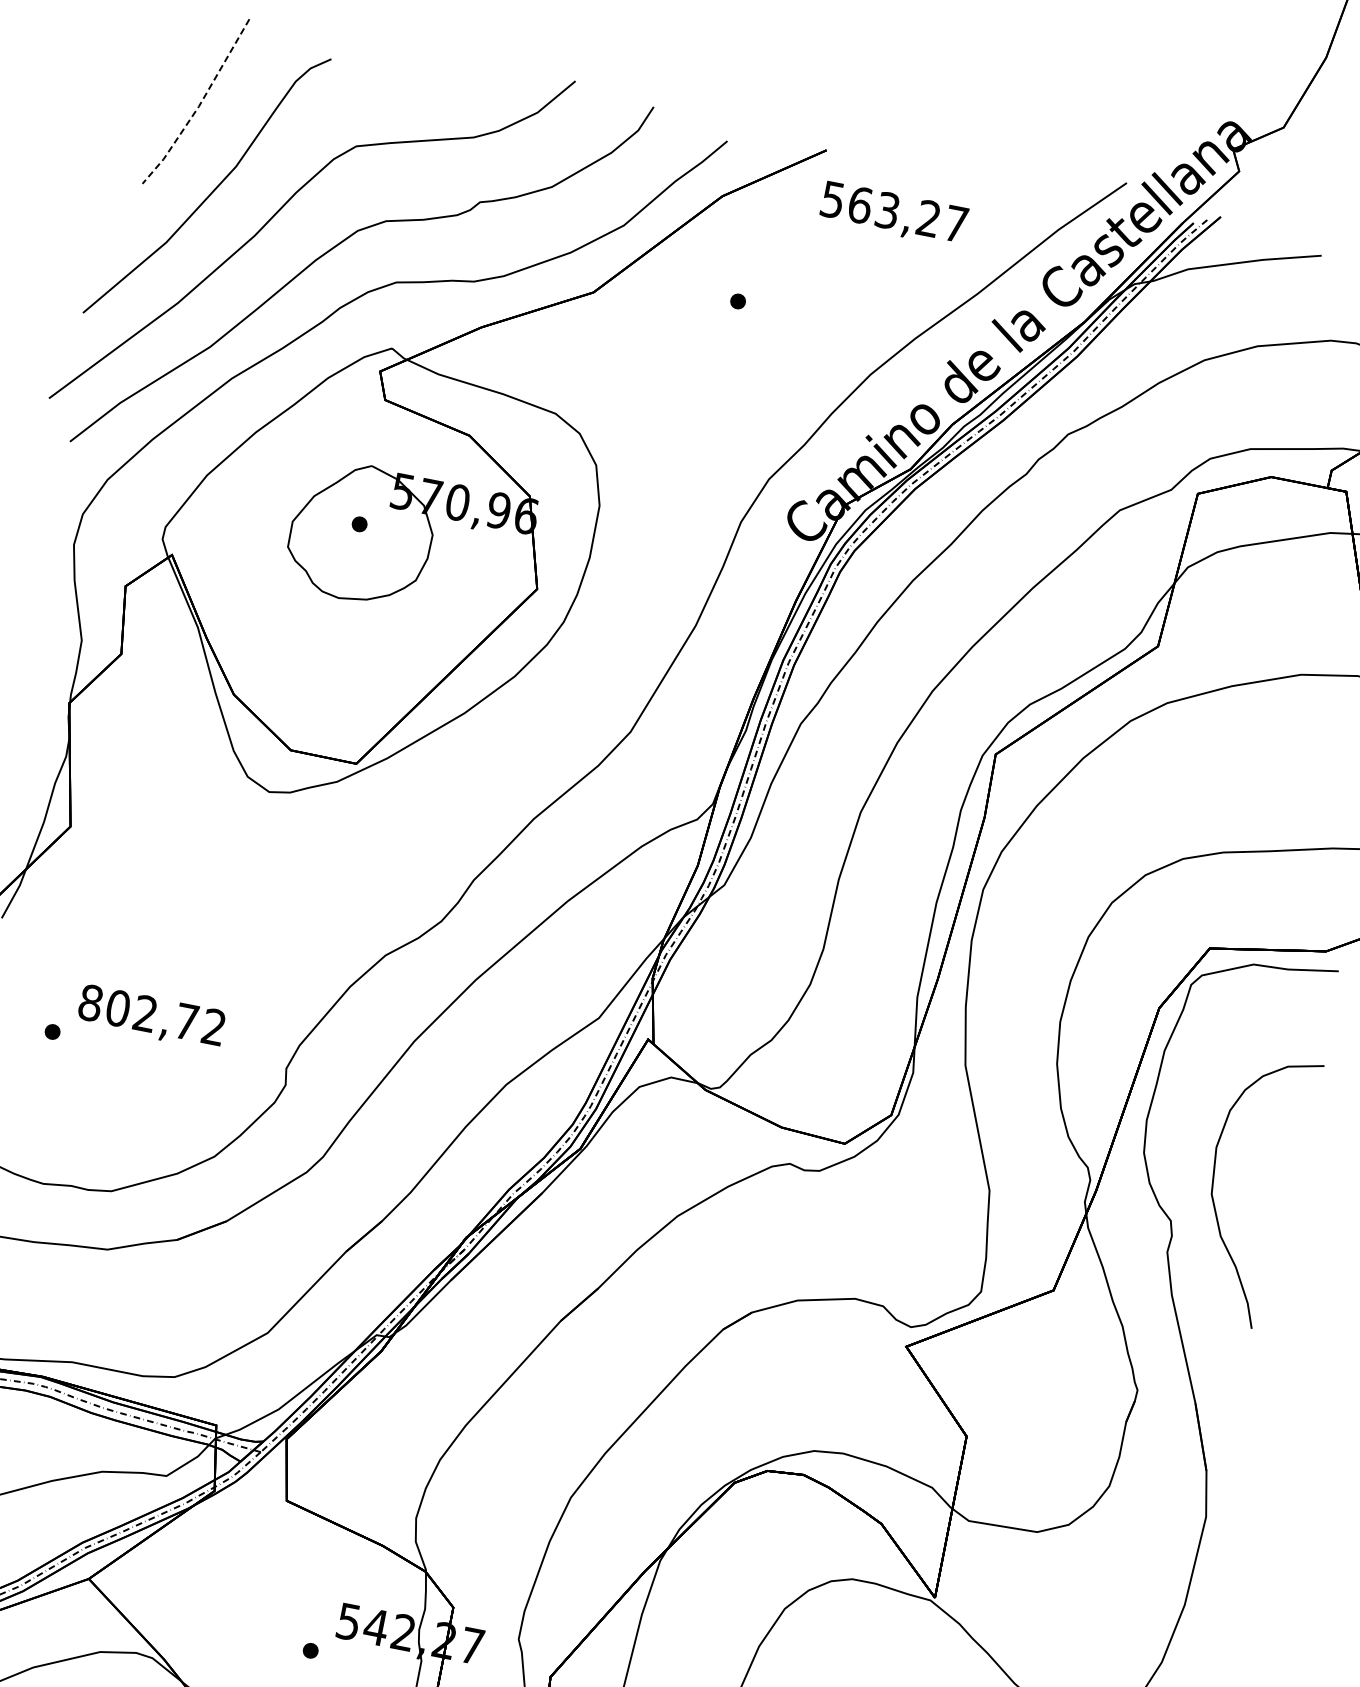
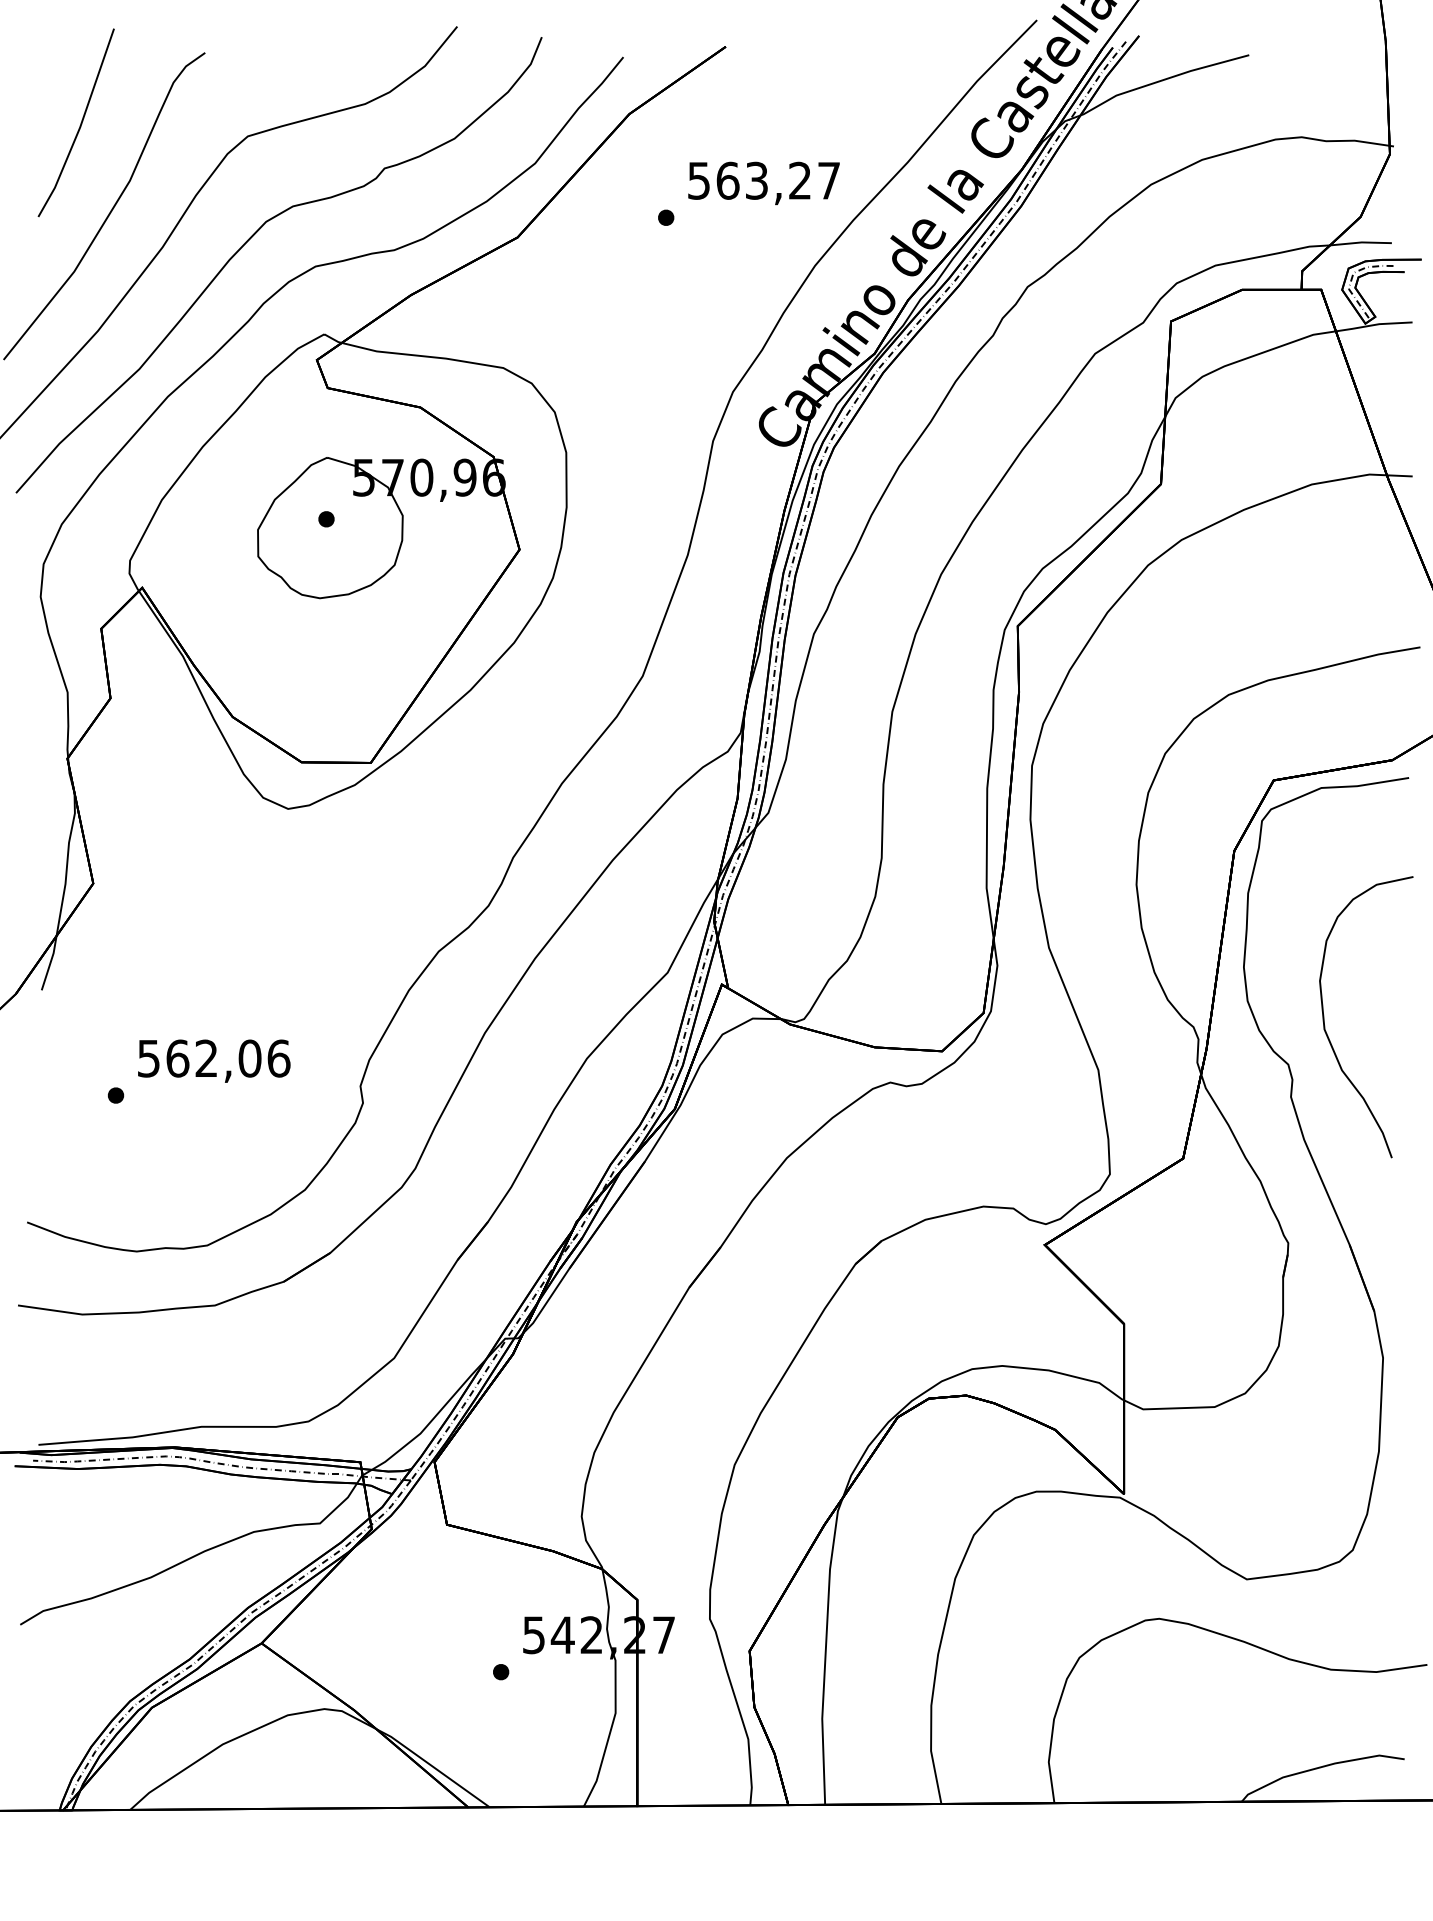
line: (199, 105) -> (80, 126), dashed -> solid
text: (893, 214) -> (763, 183), moved
text: (152, 1014) -> (213, 1058), 802,72 -> 562,06

